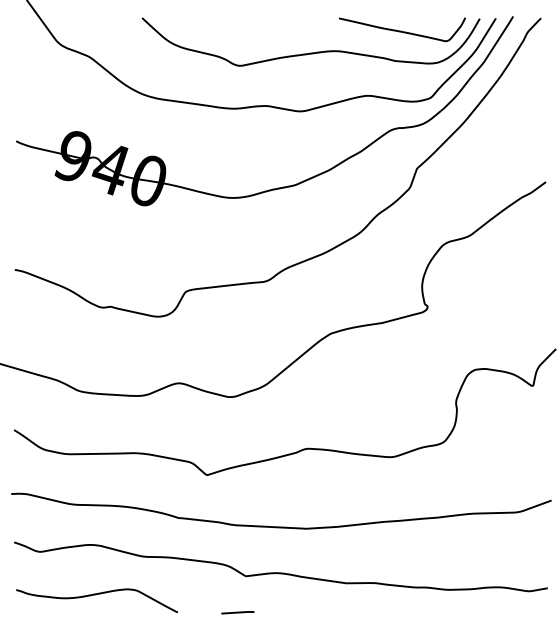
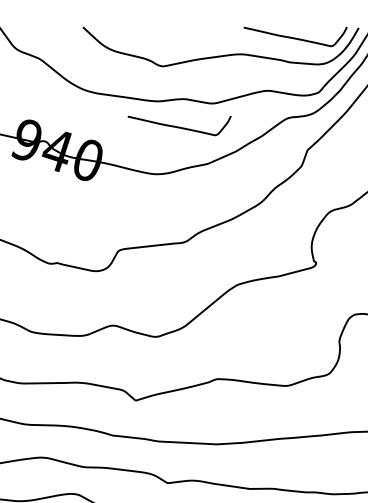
curve: (259, 139) -> (178, 126), added

